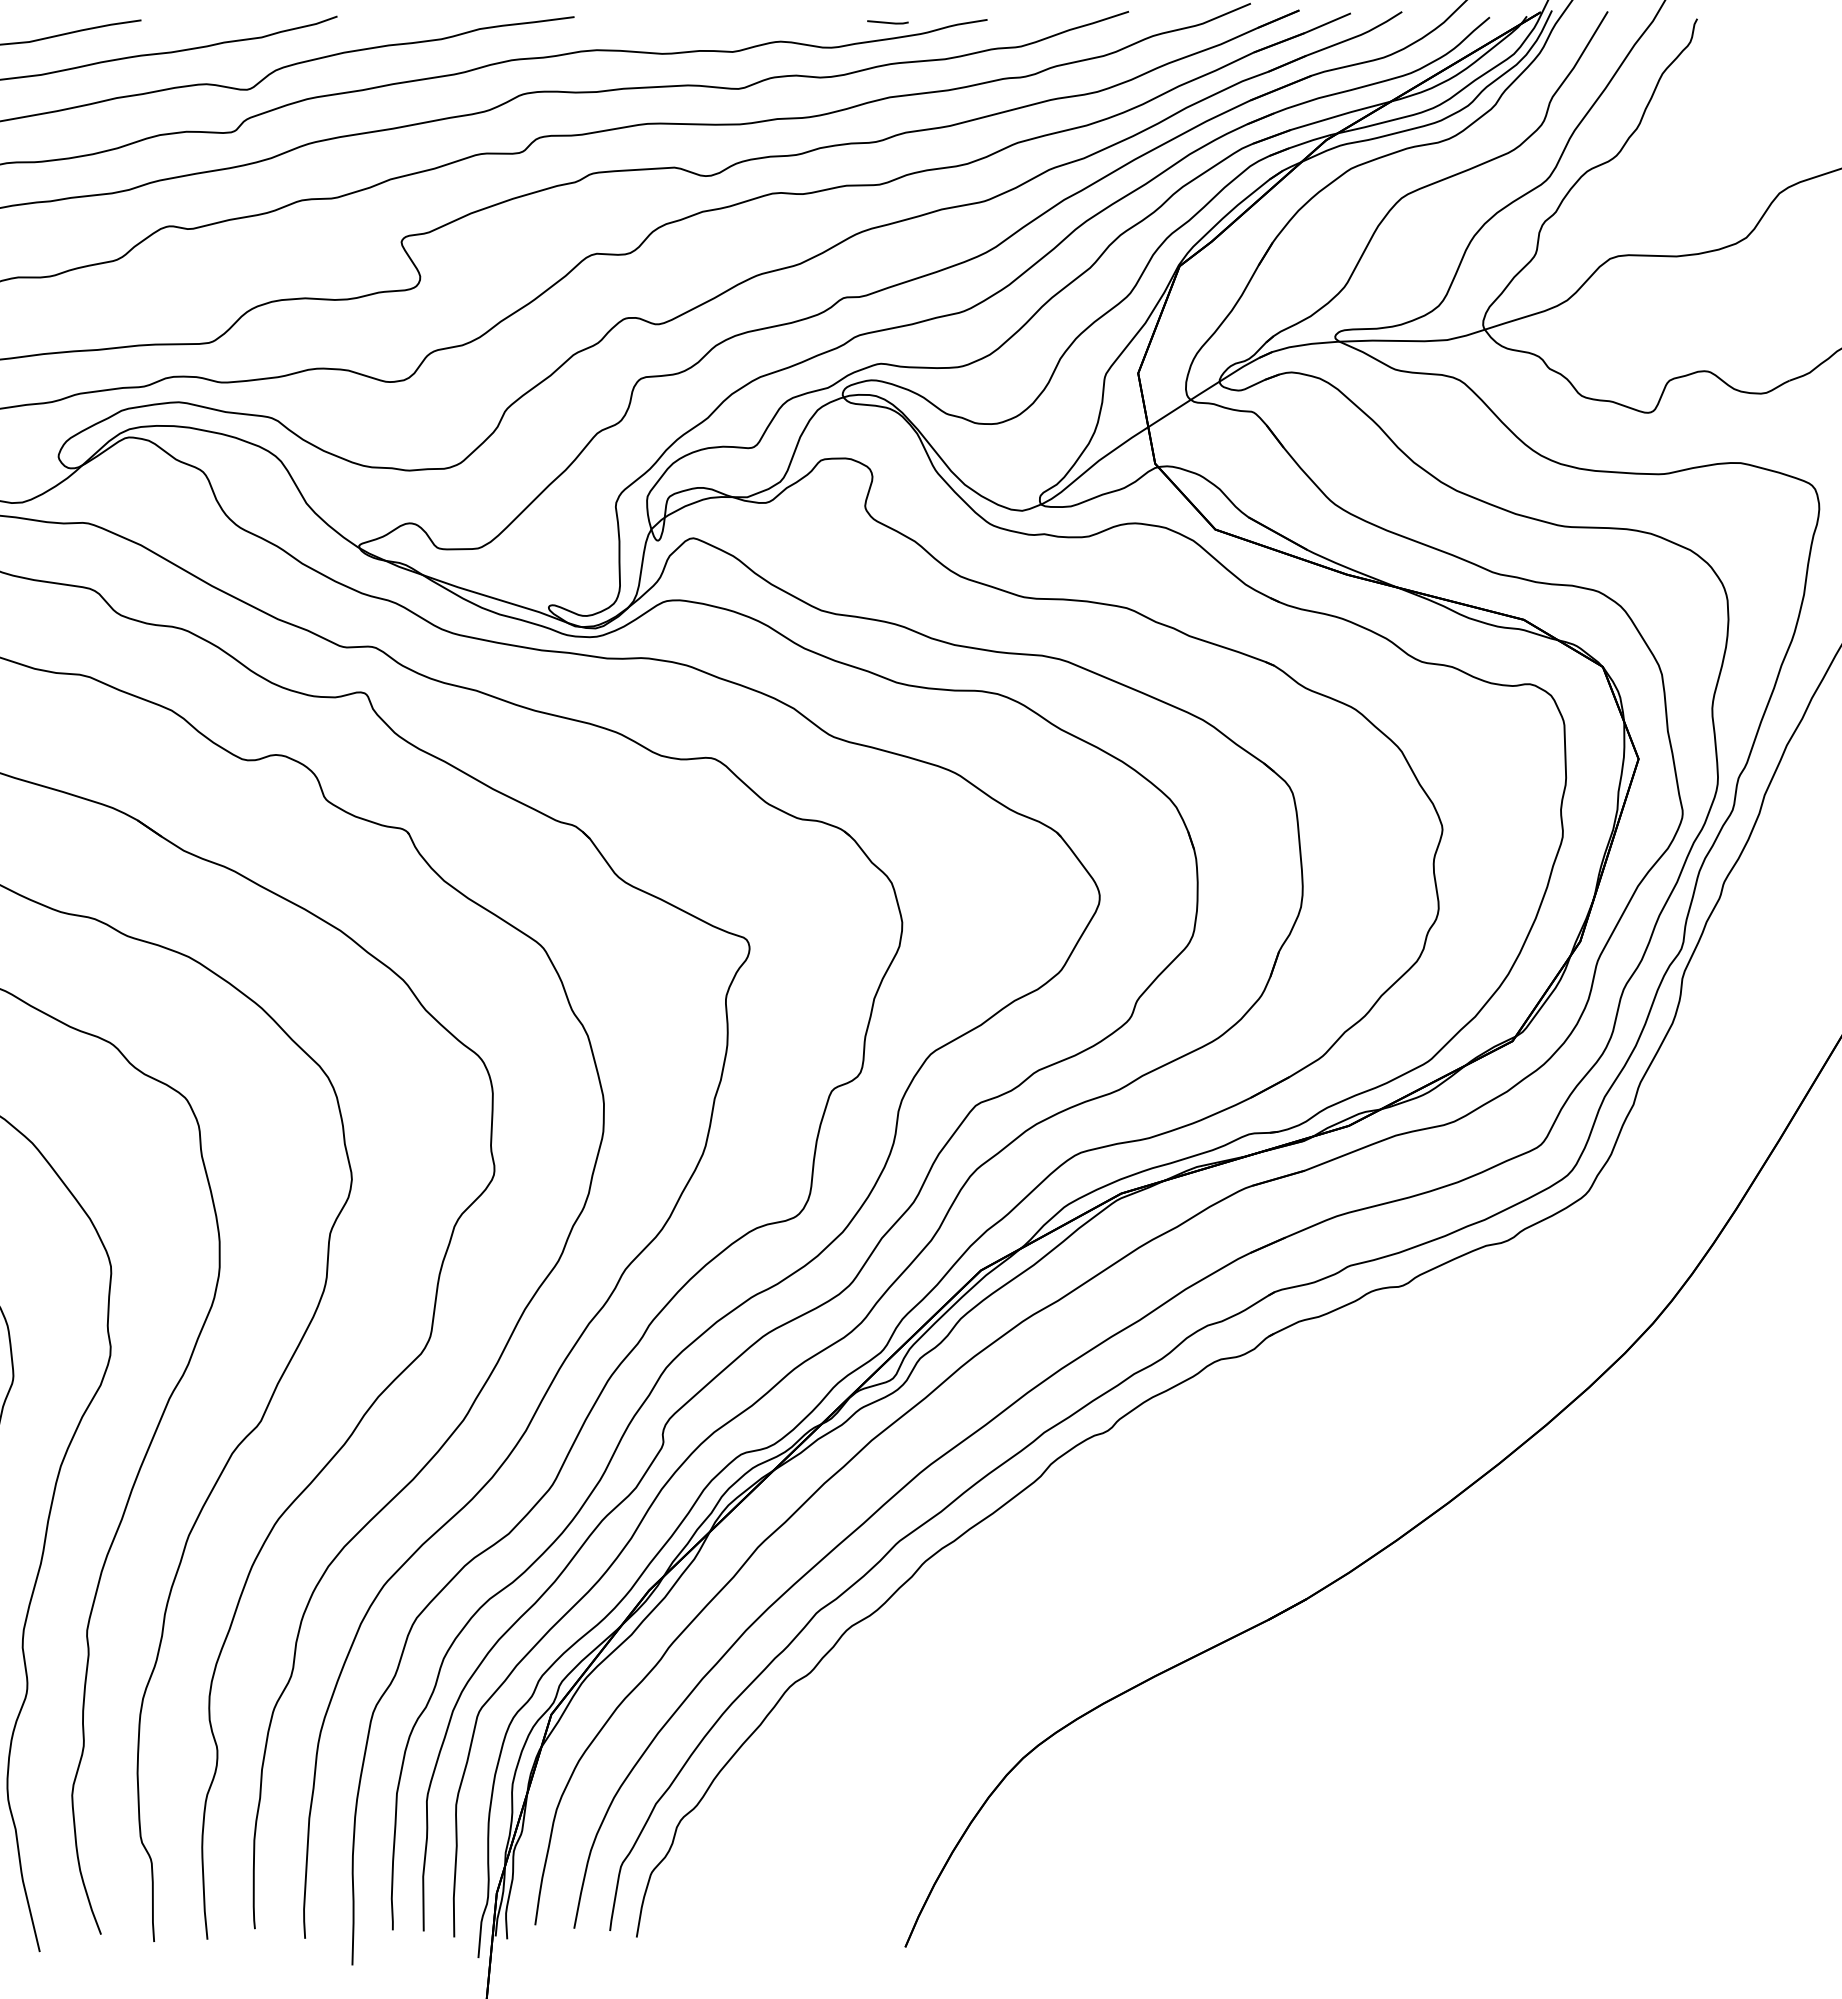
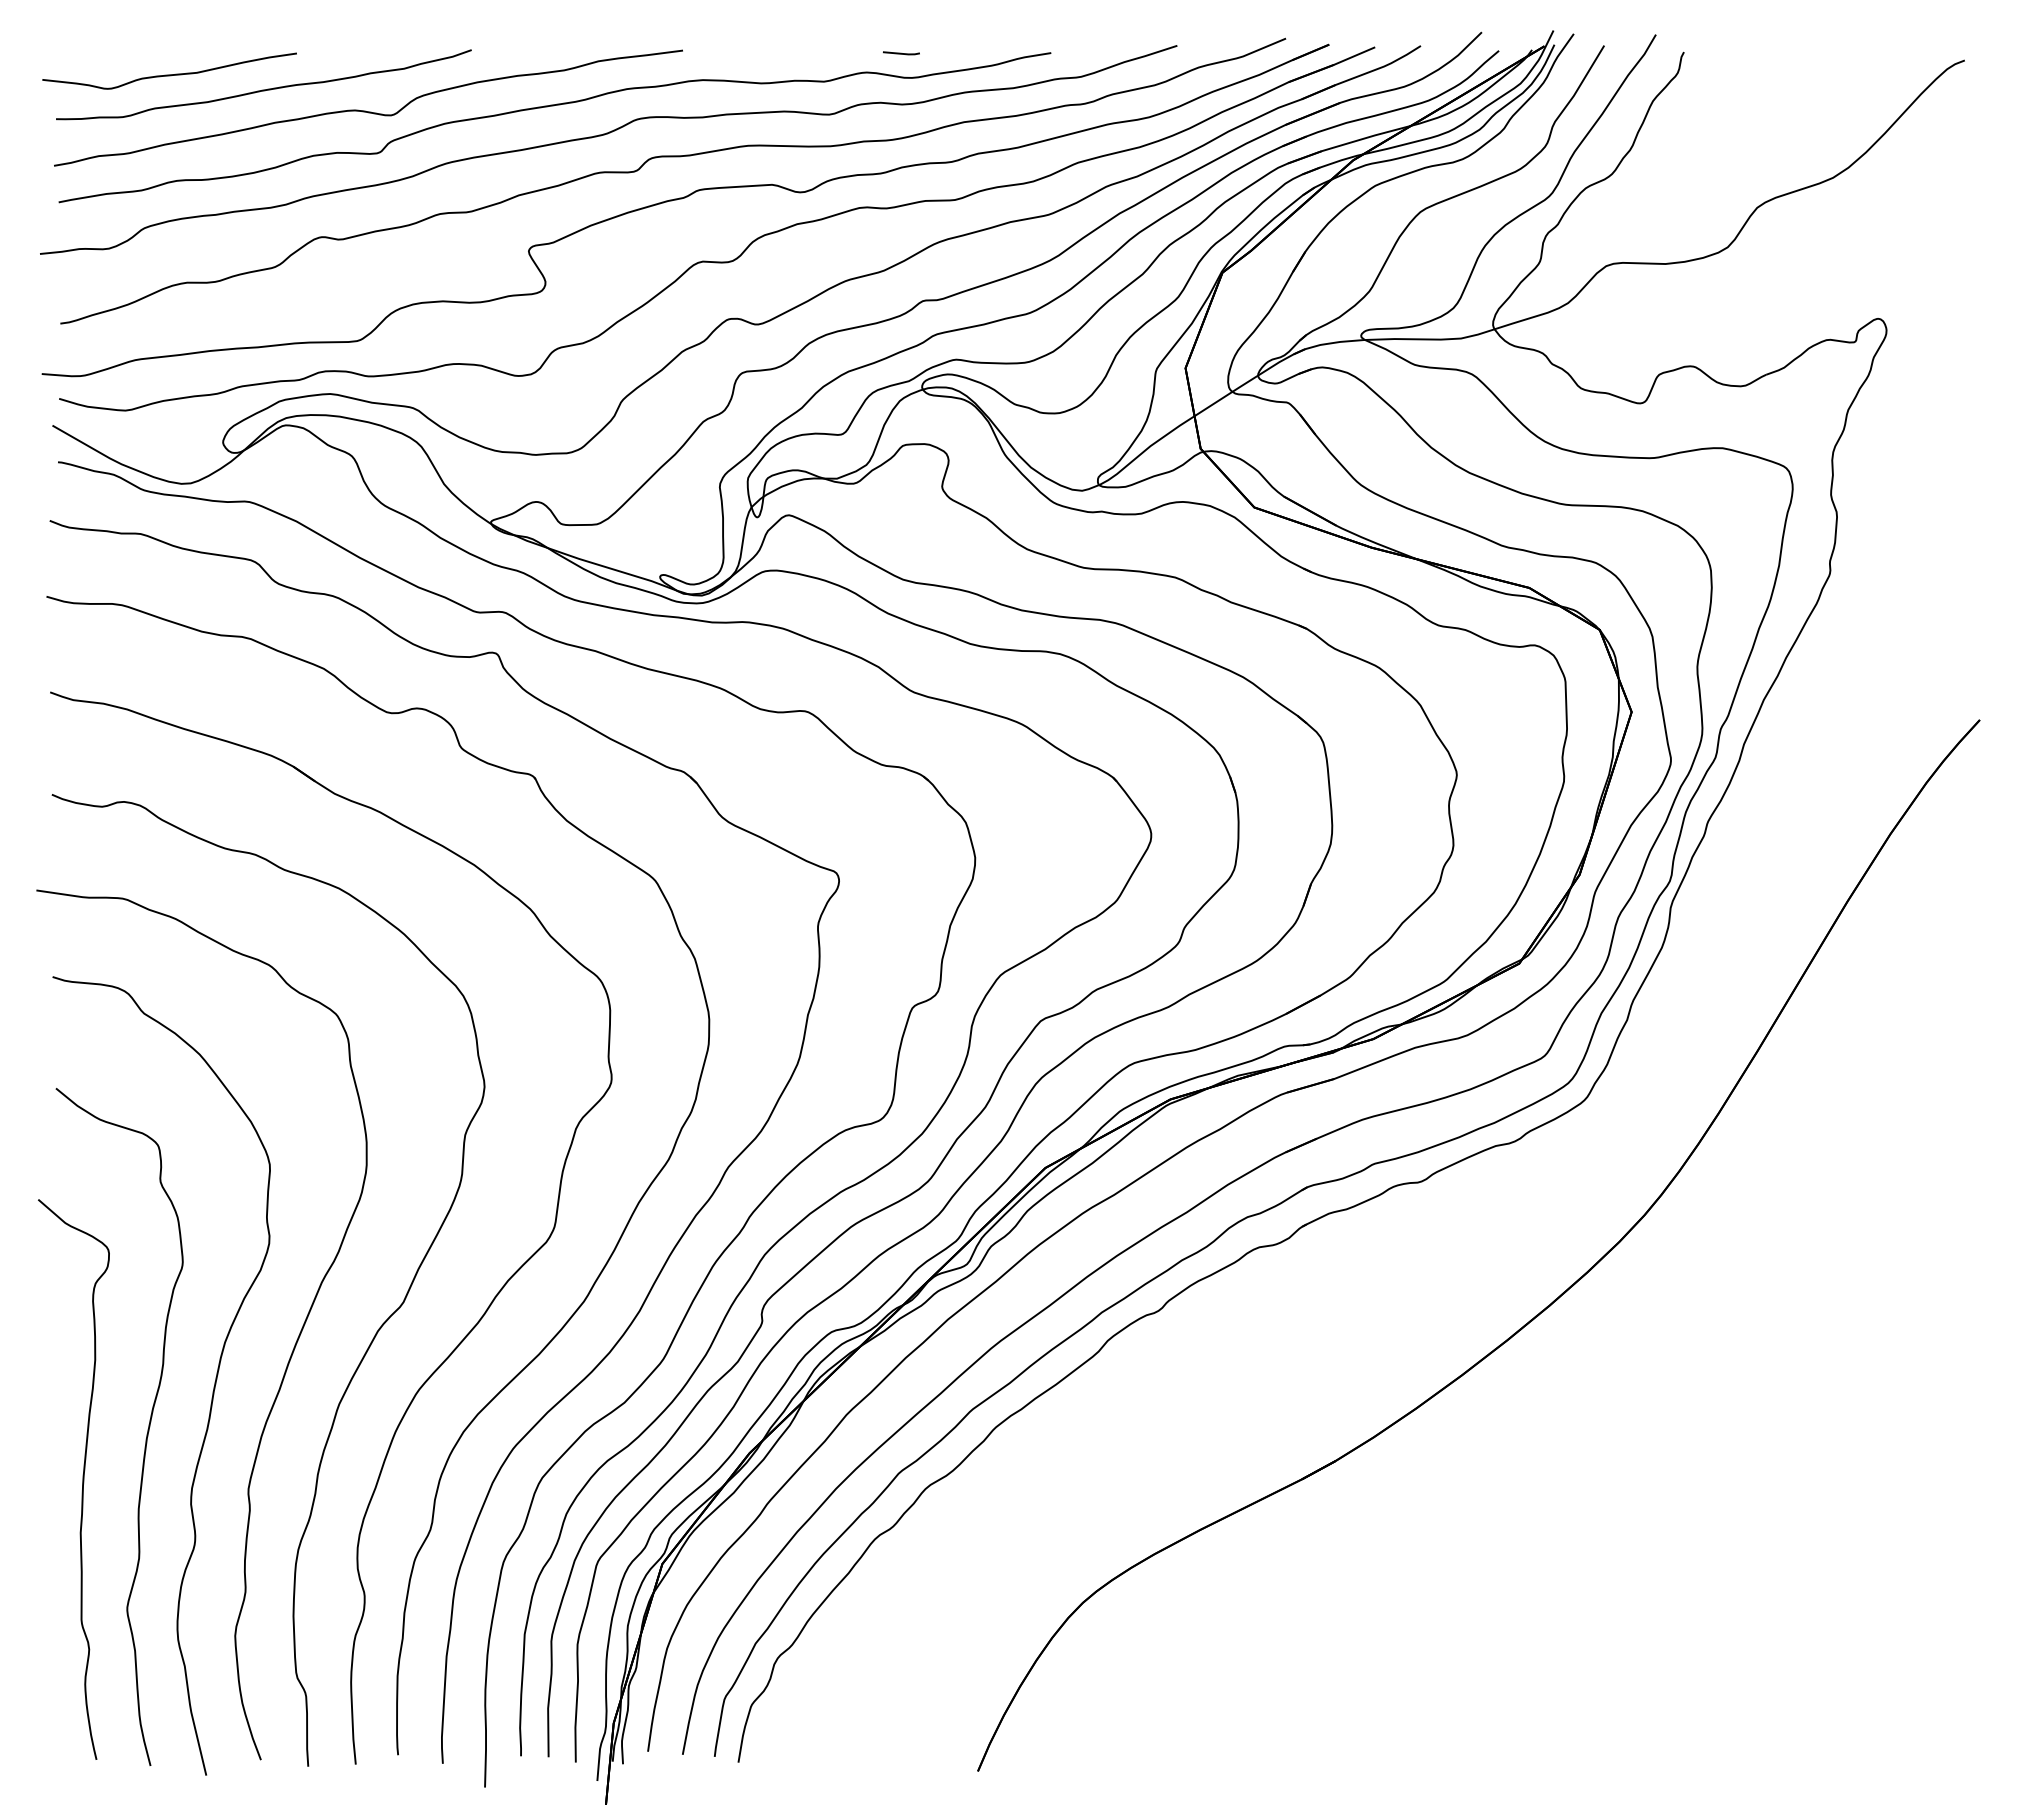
line: (888, 22) -> (901, 53), moved

